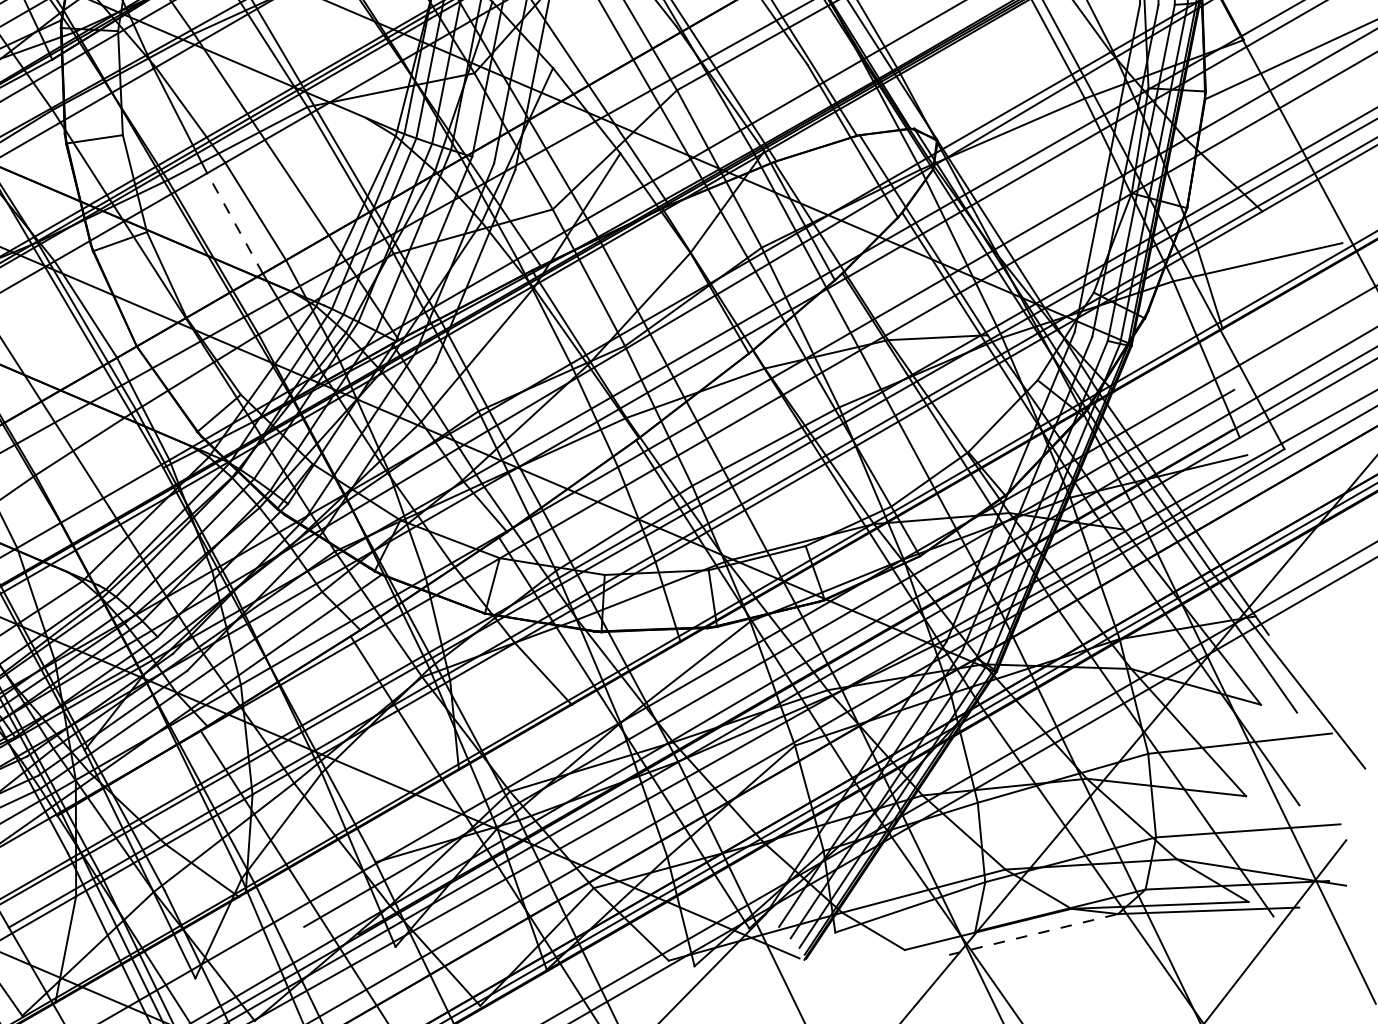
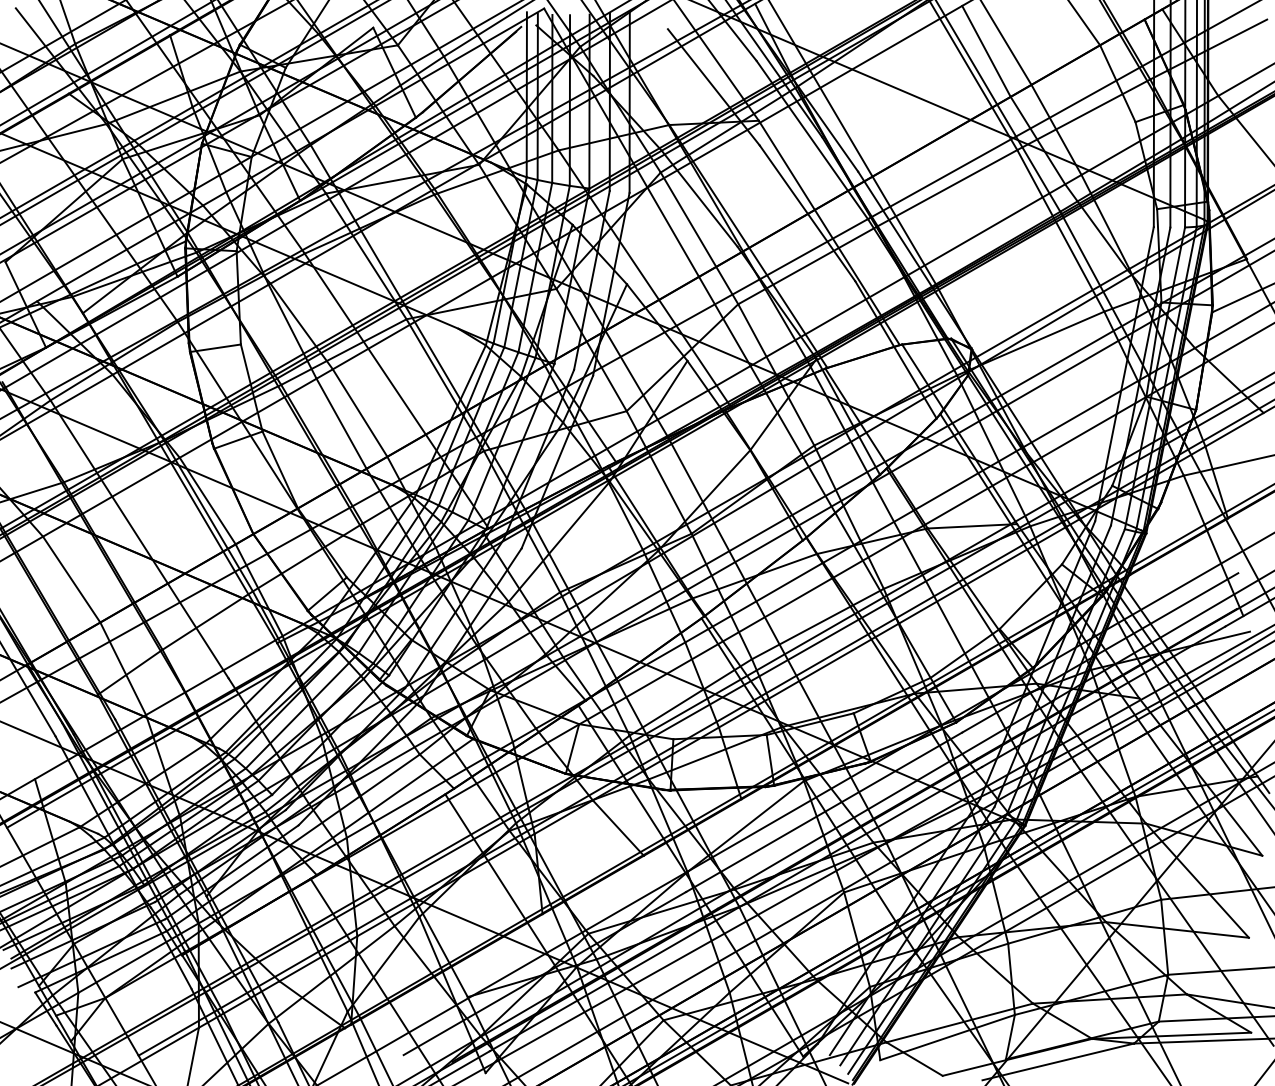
line: (234, 223) -> (341, 423), dashed -> solid
line: (1033, 934) -> (1058, 1061), dashed -> solid

